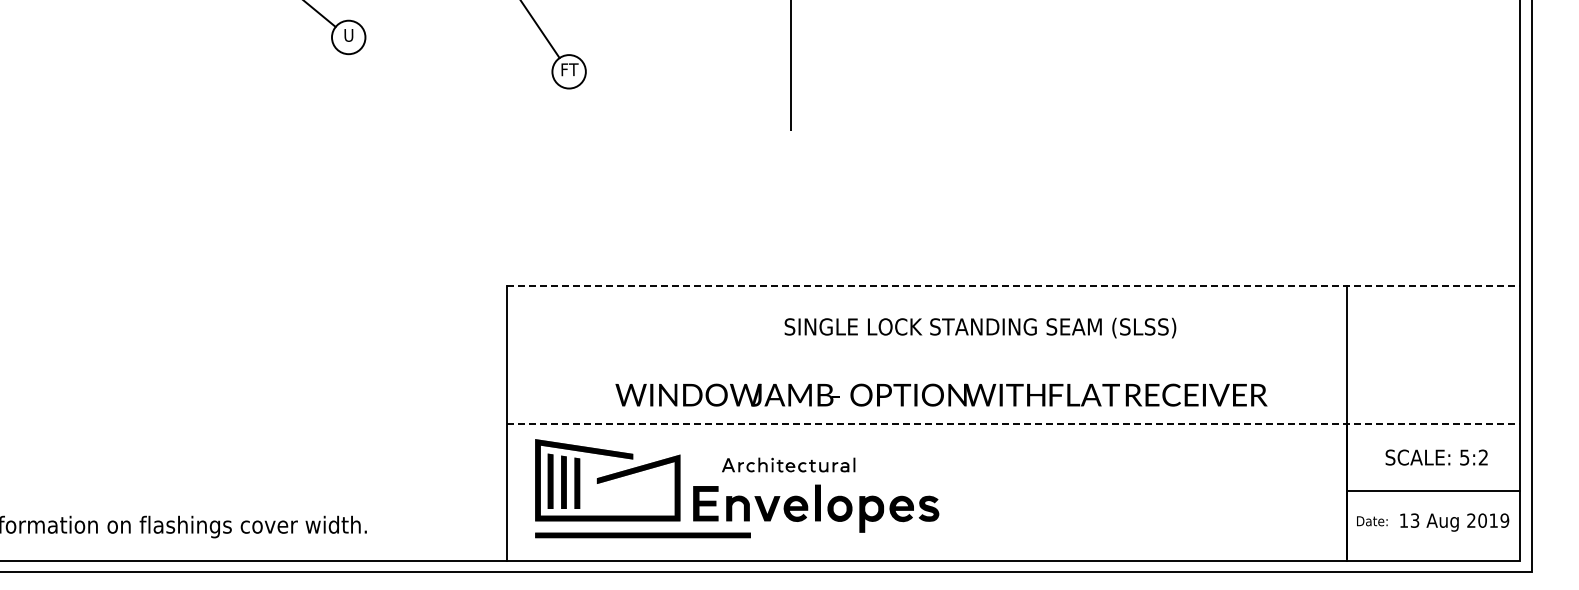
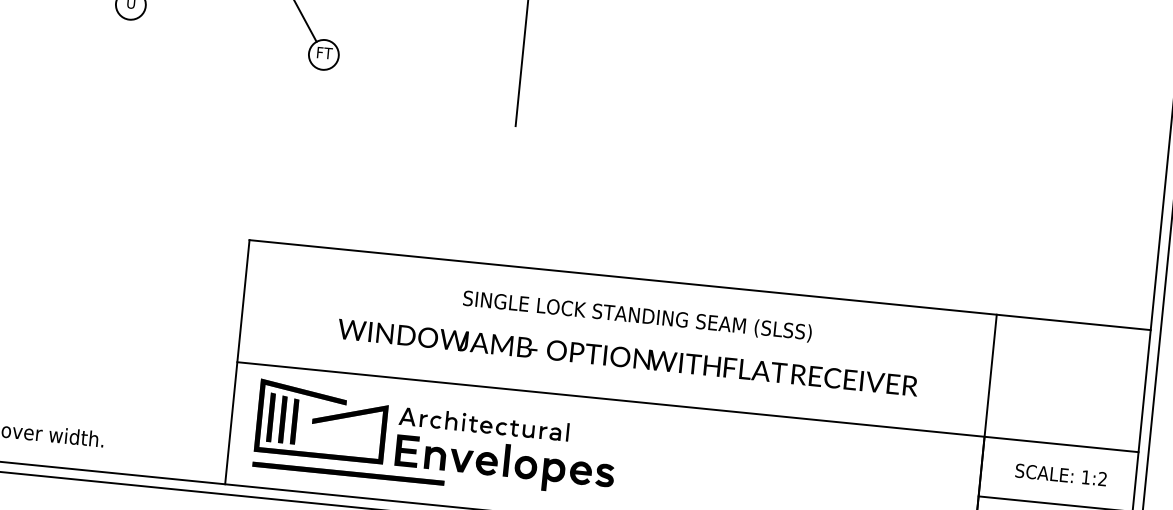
line: (1013, 286) -> (699, 285), dashed -> solid
text: (980, 327) -> (637, 315), moved
text: (941, 394) -> (628, 357), moved
line: (1013, 423) -> (687, 407), dashed -> solid
text: (1464, 457) -> (1085, 477), 5:2 -> 1:2
part: (788, 464) -> (484, 423), size x1.43

